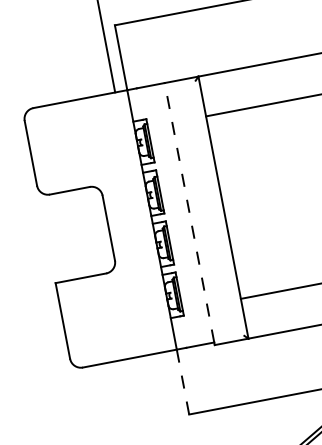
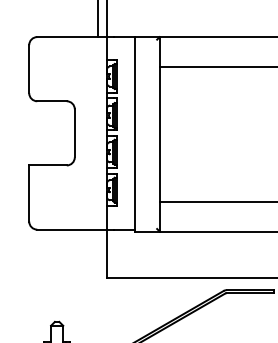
line: (189, 211) -> (134, 132), dashed -> solid
line: (182, 381) -> (106, 253), dashed -> solid

